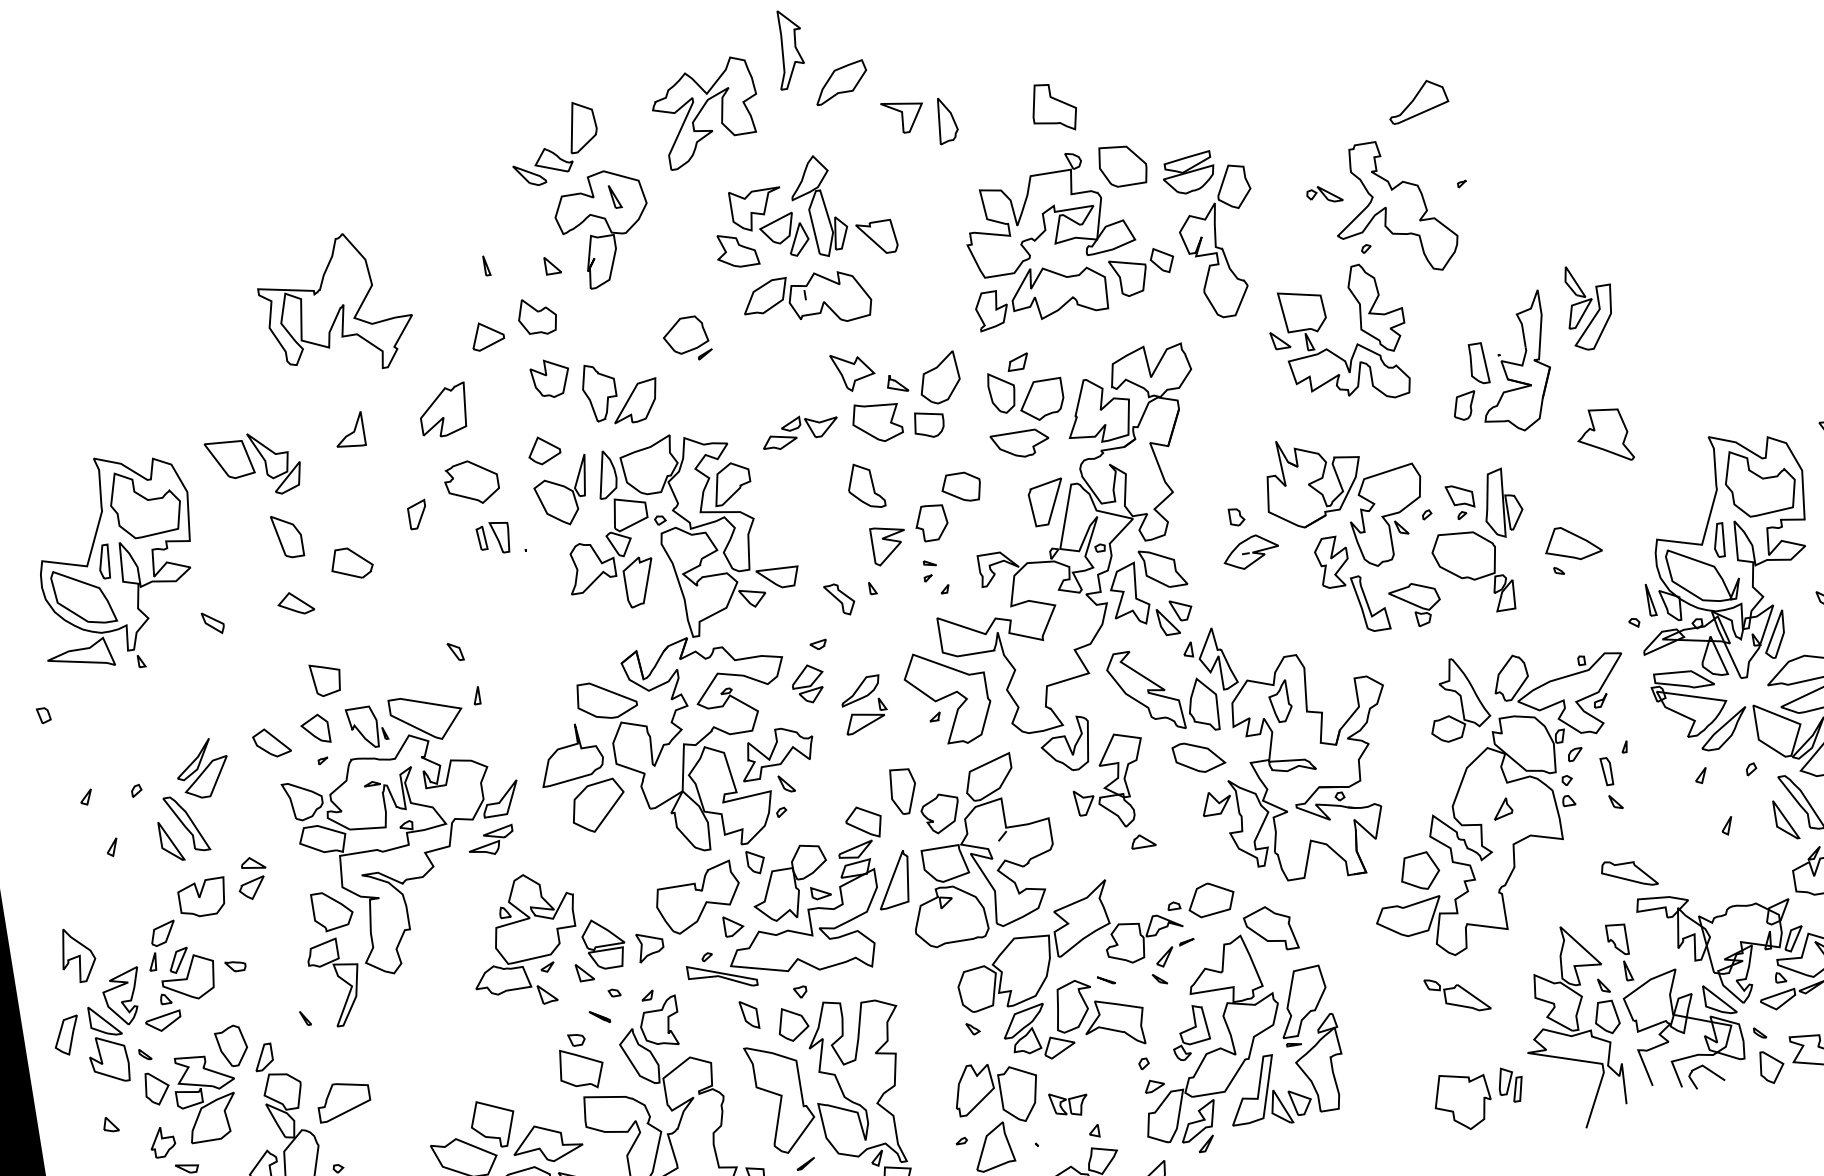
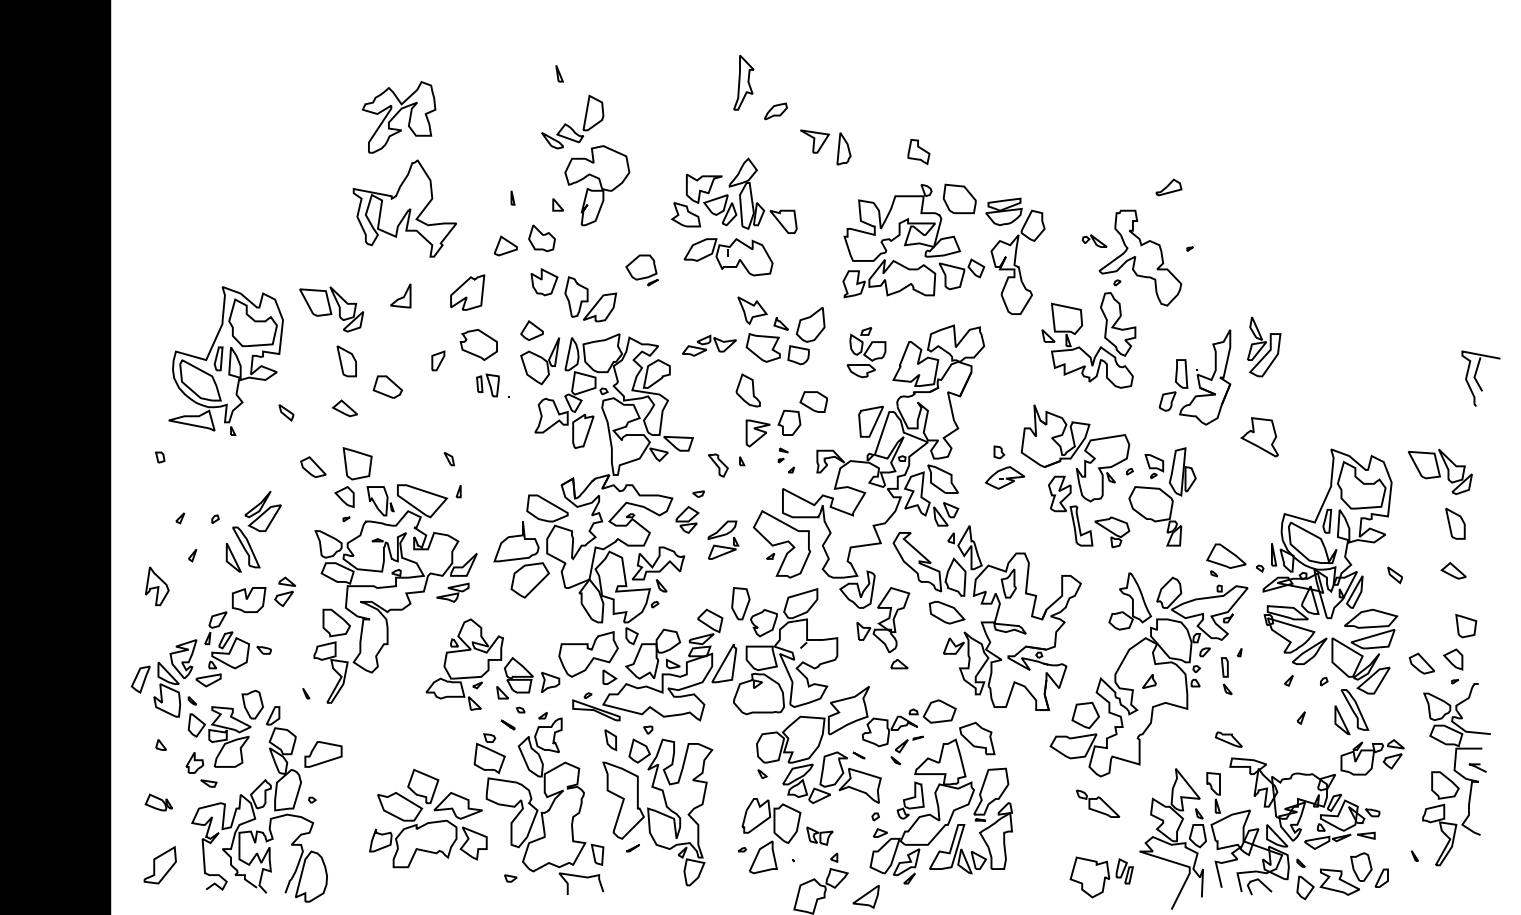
part: (840, 82) -> (775, 111), size x0.6
part: (1417, 101) -> (1168, 187), size x0.6
part: (1053, 107) -> (918, 151), size x0.7
part: (705, 113) -> (398, 117), moved
part: (615, 196) -> (559, 73), moved
part: (1025, 405) -> (866, 352), size x0.7
part: (1573, 549) -> (1226, 560), moved
part: (326, 679) -> (357, 463), size x1.4
part: (272, 743) -> (313, 467), moved
part: (1628, 873) -> (1228, 739), size x0.7
part: (78, 955) -> (157, 586), moved

